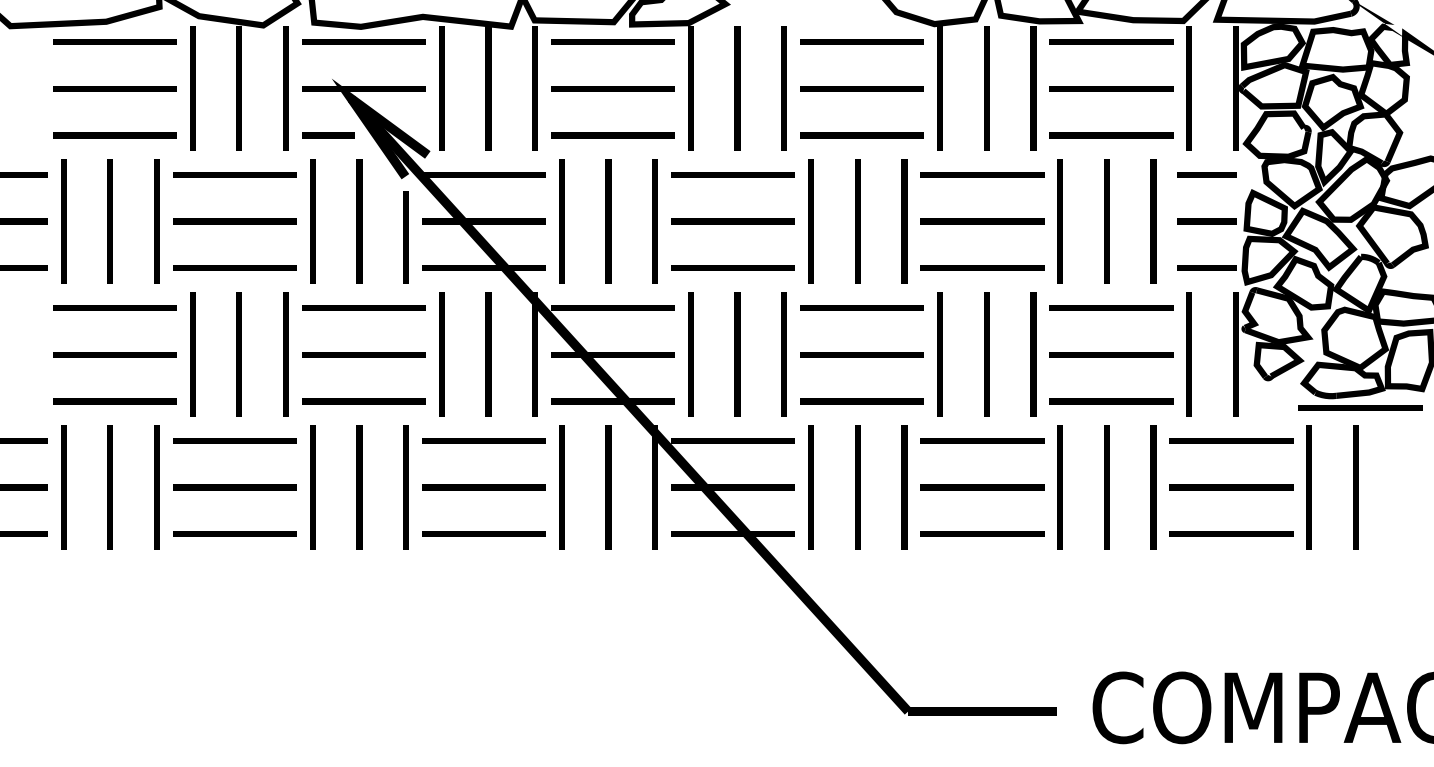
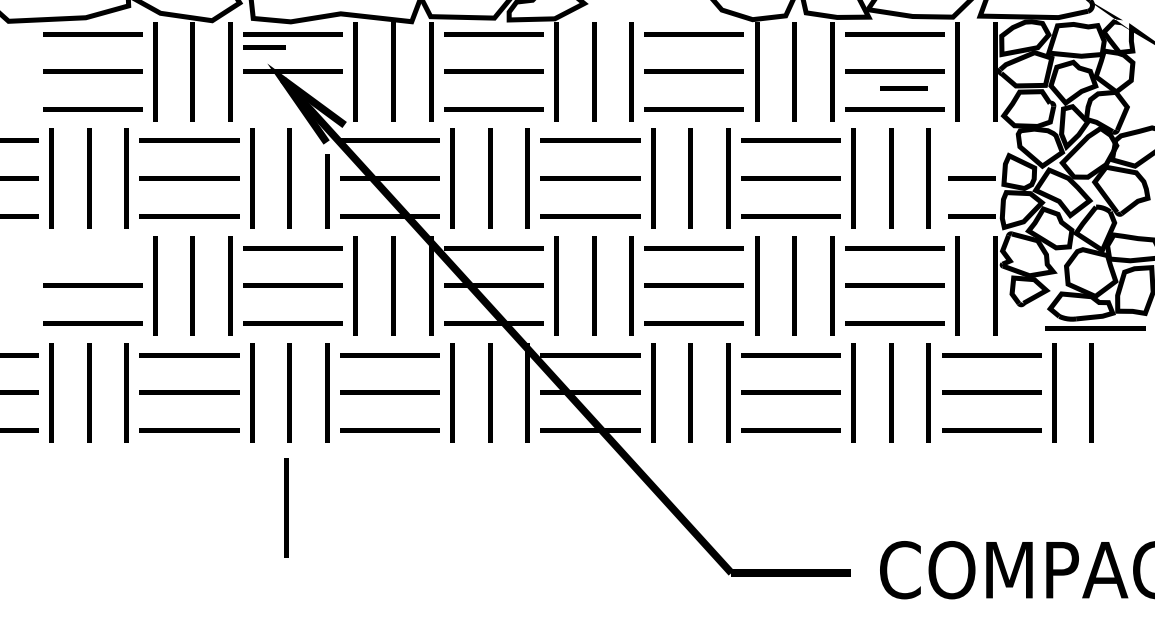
line: (328, 135) -> (264, 47), moved
line: (1206, 174) -> (903, 88), moved
line: (114, 307) -> (92, 247), removed
line: (355, 630) -> (286, 507), added

